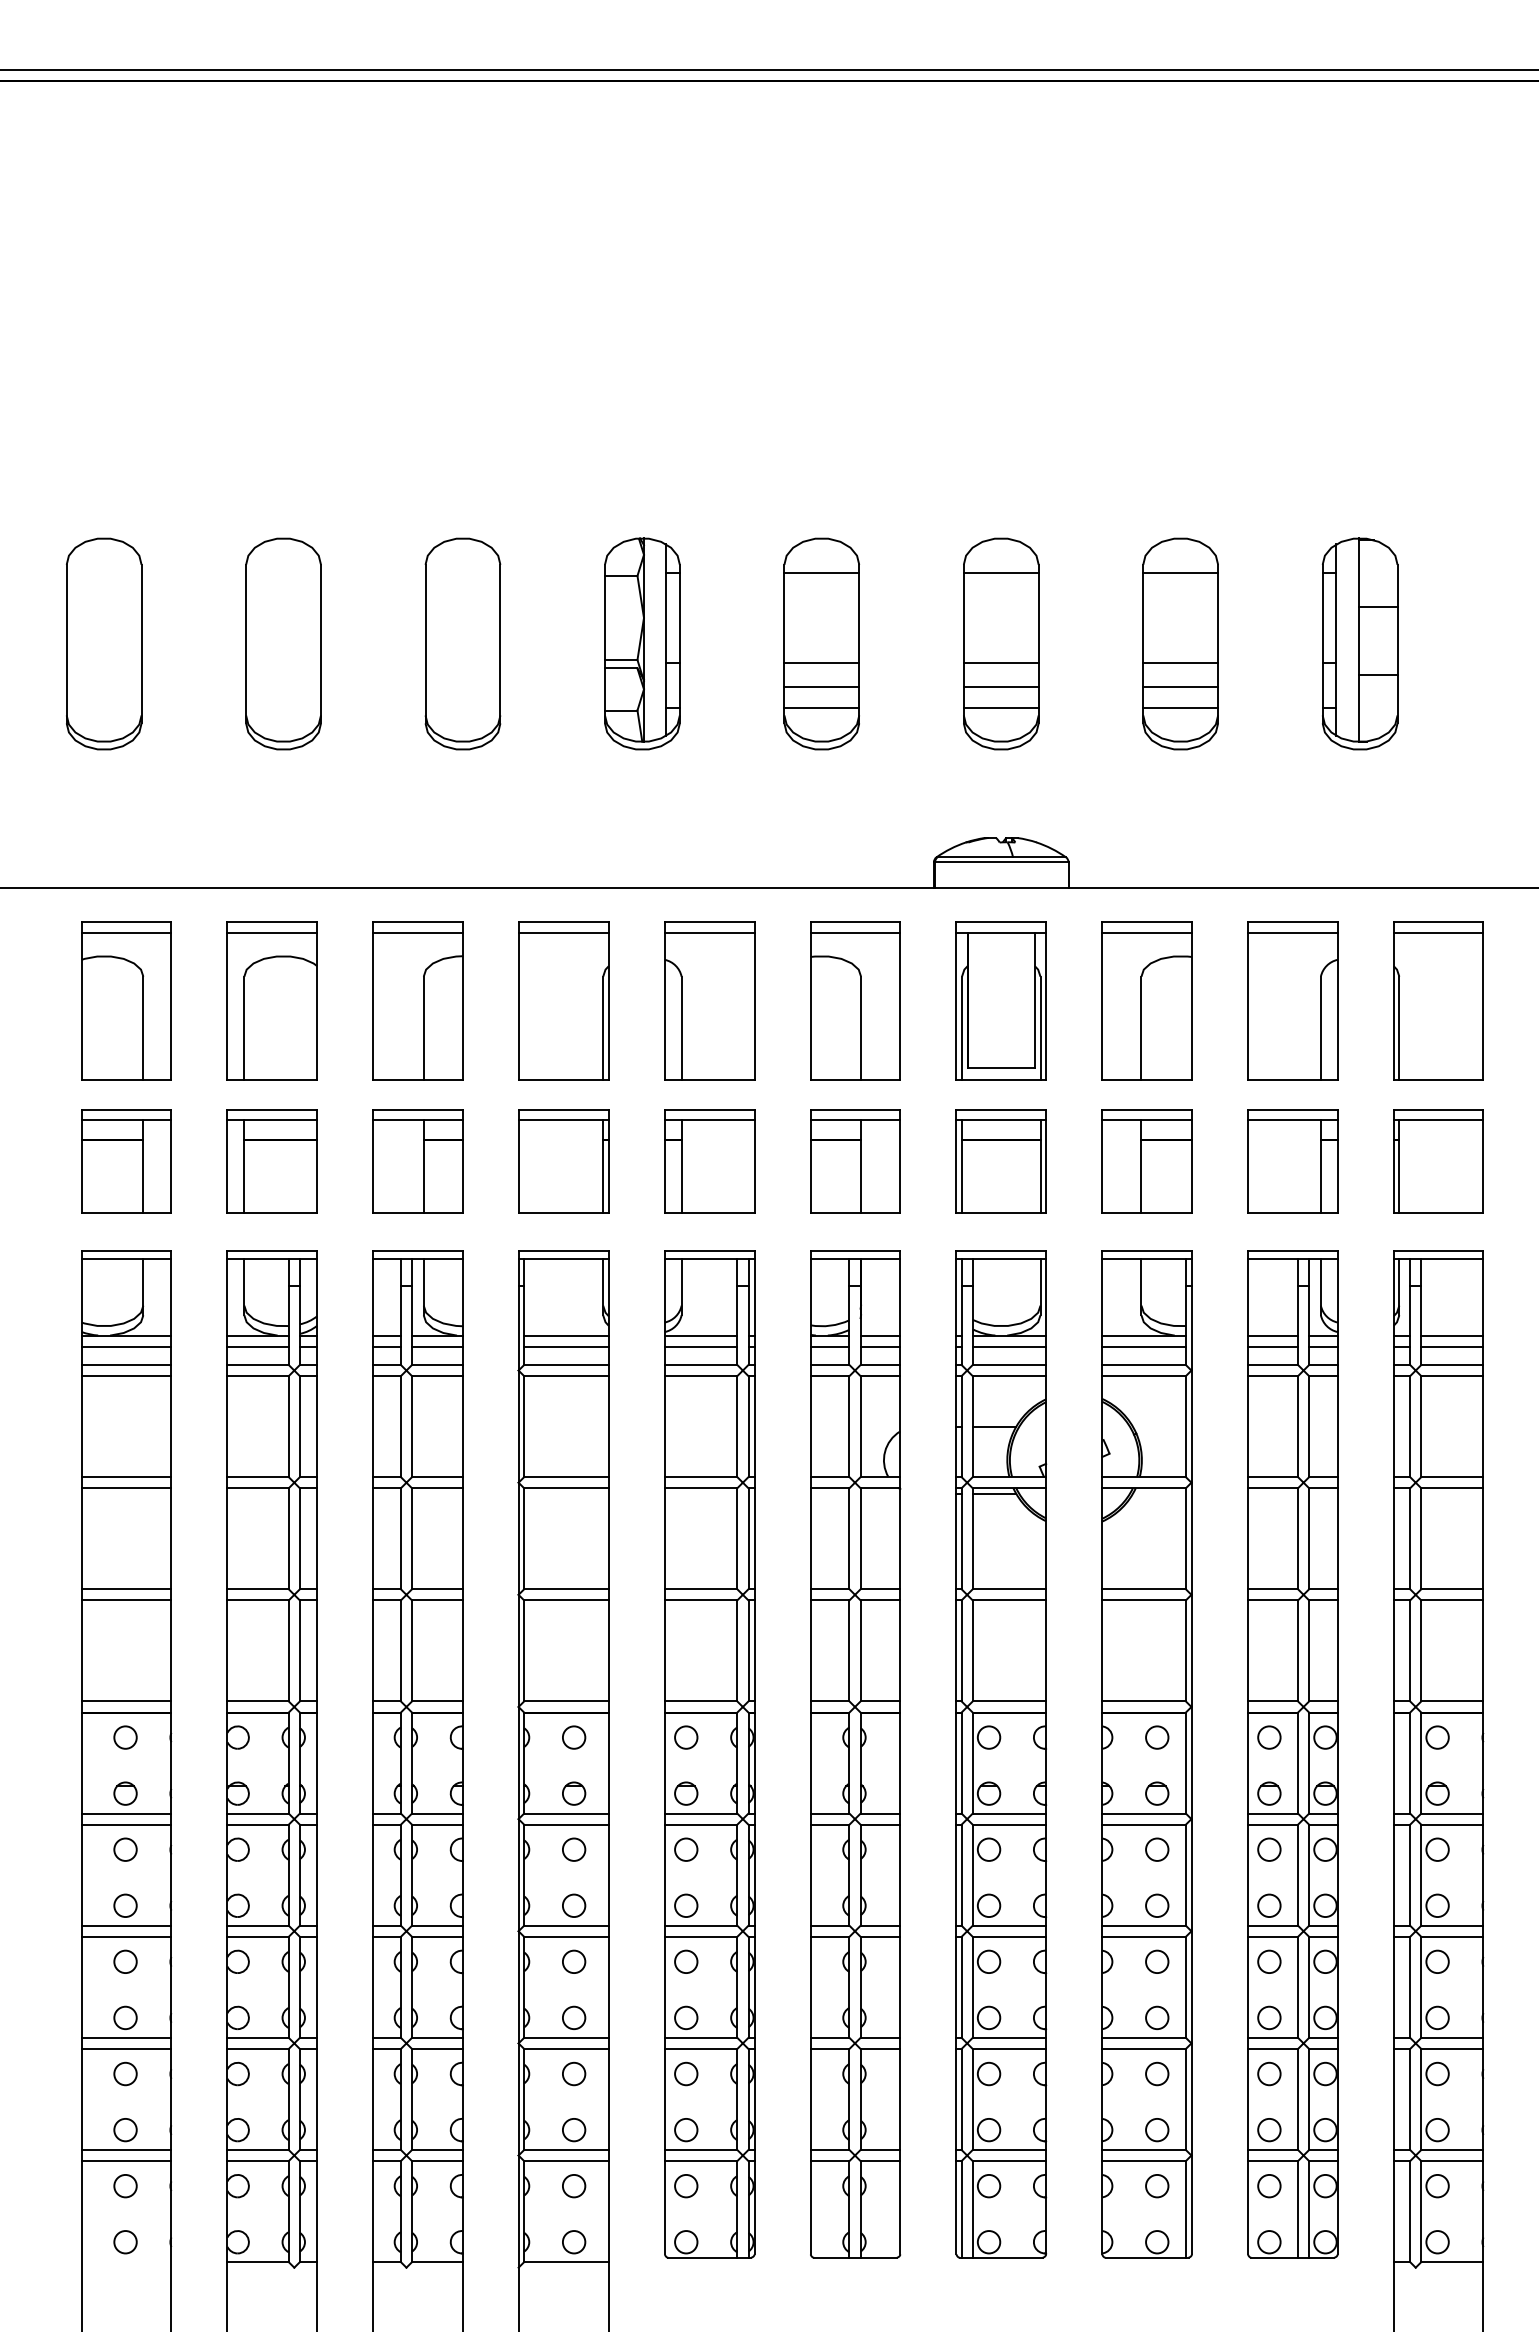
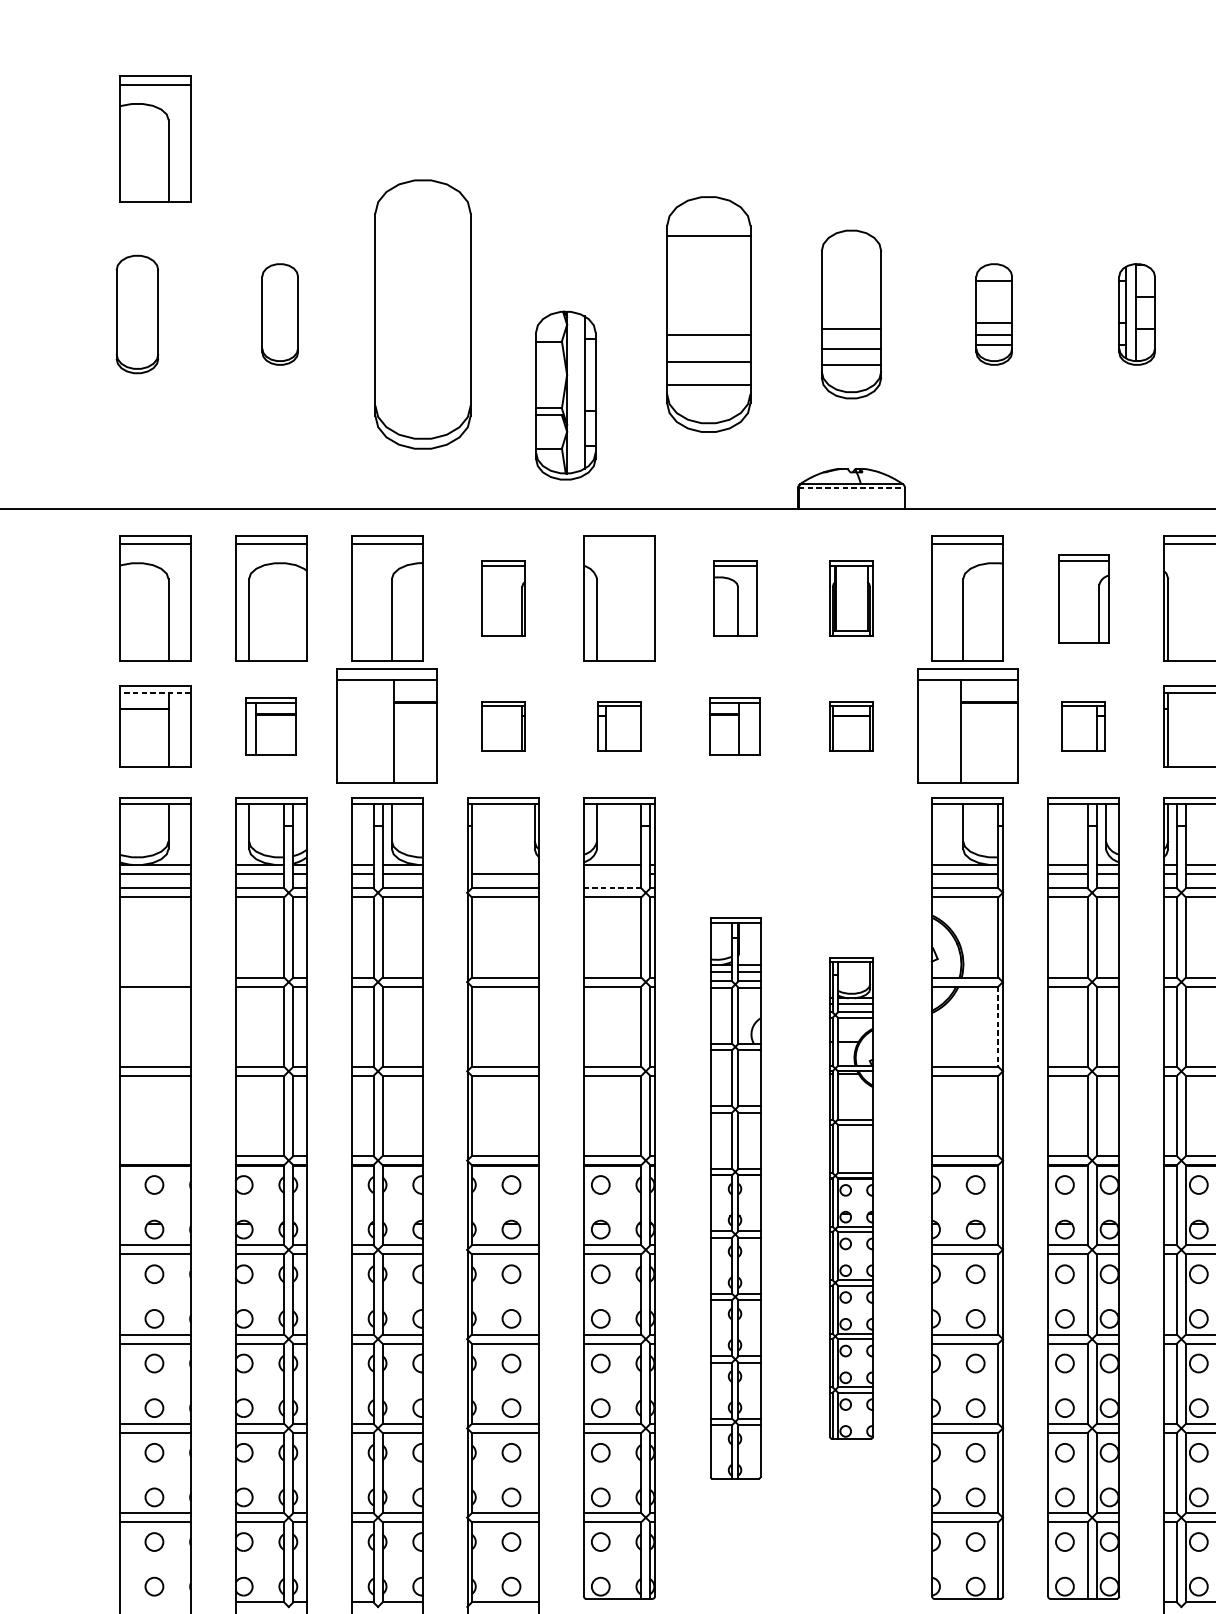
part: (126, 423) -> (155, 138), added
line: (1000, 573) -> (850, 258), removed
part: (104, 643) -> (137, 314), size x0.7
part: (283, 643) -> (280, 314), size x0.6
part: (462, 643) -> (422, 314), size x1.6
part: (642, 643) -> (565, 395), moved
part: (821, 643) -> (708, 314), size x1.4
part: (1180, 643) -> (994, 314), size x0.6
part: (1359, 643) -> (1136, 314), size x0.6
line: (1001, 862) -> (851, 488), solid -> dashed
line: (709, 932) -> (619, 544), removed
part: (563, 1000) -> (503, 598), size x0.6
part: (855, 1000) -> (735, 598), size x0.6
part: (1000, 1000) -> (850, 598), size x0.6
part: (1292, 1000) -> (1083, 598), size x0.7
line: (126, 1119) -> (155, 692), solid -> dashed
part: (271, 1161) -> (270, 726), size x0.7
part: (417, 1161) -> (386, 726), size x1.4
part: (563, 1161) -> (503, 726), size x0.6
part: (709, 1161) -> (619, 726), size x0.6
part: (855, 1161) -> (735, 726), size x0.7
part: (1000, 1161) -> (850, 726), size x0.6
part: (1146, 1161) -> (967, 726), size x1.4
part: (1292, 1161) -> (1083, 726), size x0.6
line: (566, 1335) -> (505, 864), removed
line: (700, 1347) -> (612, 874), removed
line: (700, 1364) -> (612, 888), solid -> dashed
line: (126, 1477) -> (155, 977), removed
line: (1185, 1539) -> (998, 1027), solid -> dashed
line: (126, 1701) -> (155, 1156), removed
part: (855, 1754) -> (735, 1198), size x0.7
part: (1001, 1754) -> (851, 1198), size x0.6

